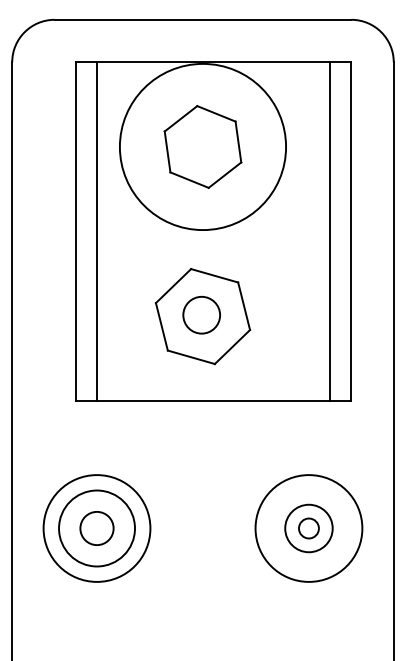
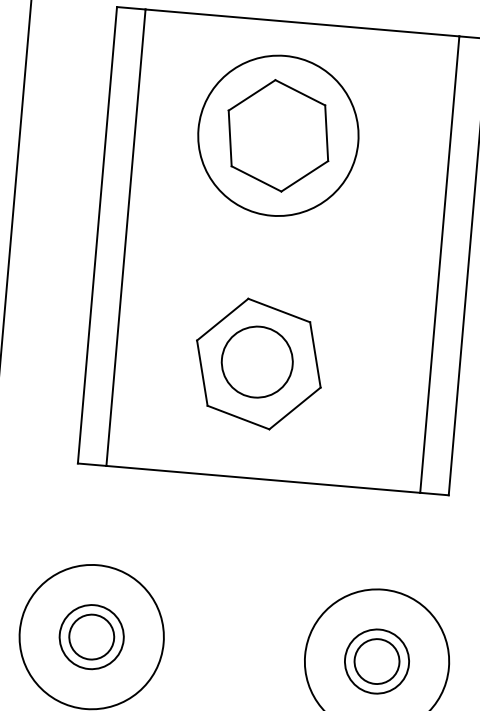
circle: (202, 146) -> (277, 135), size x0.71
circle: (201, 314) -> (257, 361), size x1.43
circle: (96, 528) -> (91, 637), size x0.62
circle: (308, 528) -> (376, 661), size x1.67

